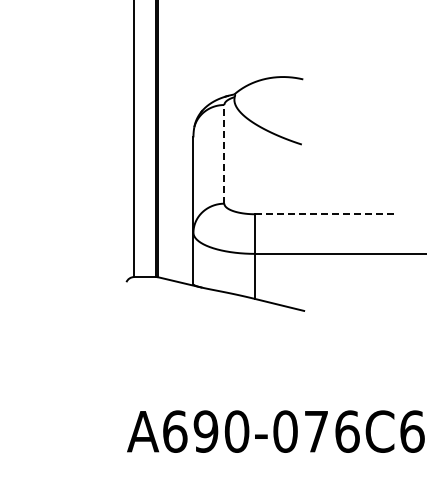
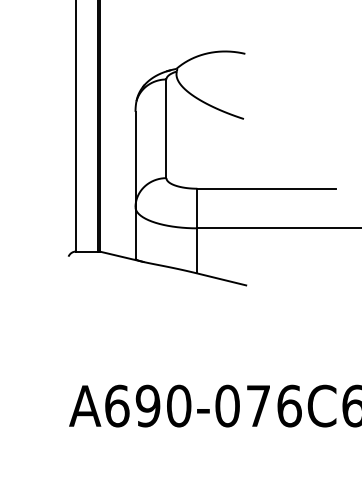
line: (224, 153) -> (166, 127), dashed -> solid
line: (323, 214) -> (265, 188), dashed -> solid

